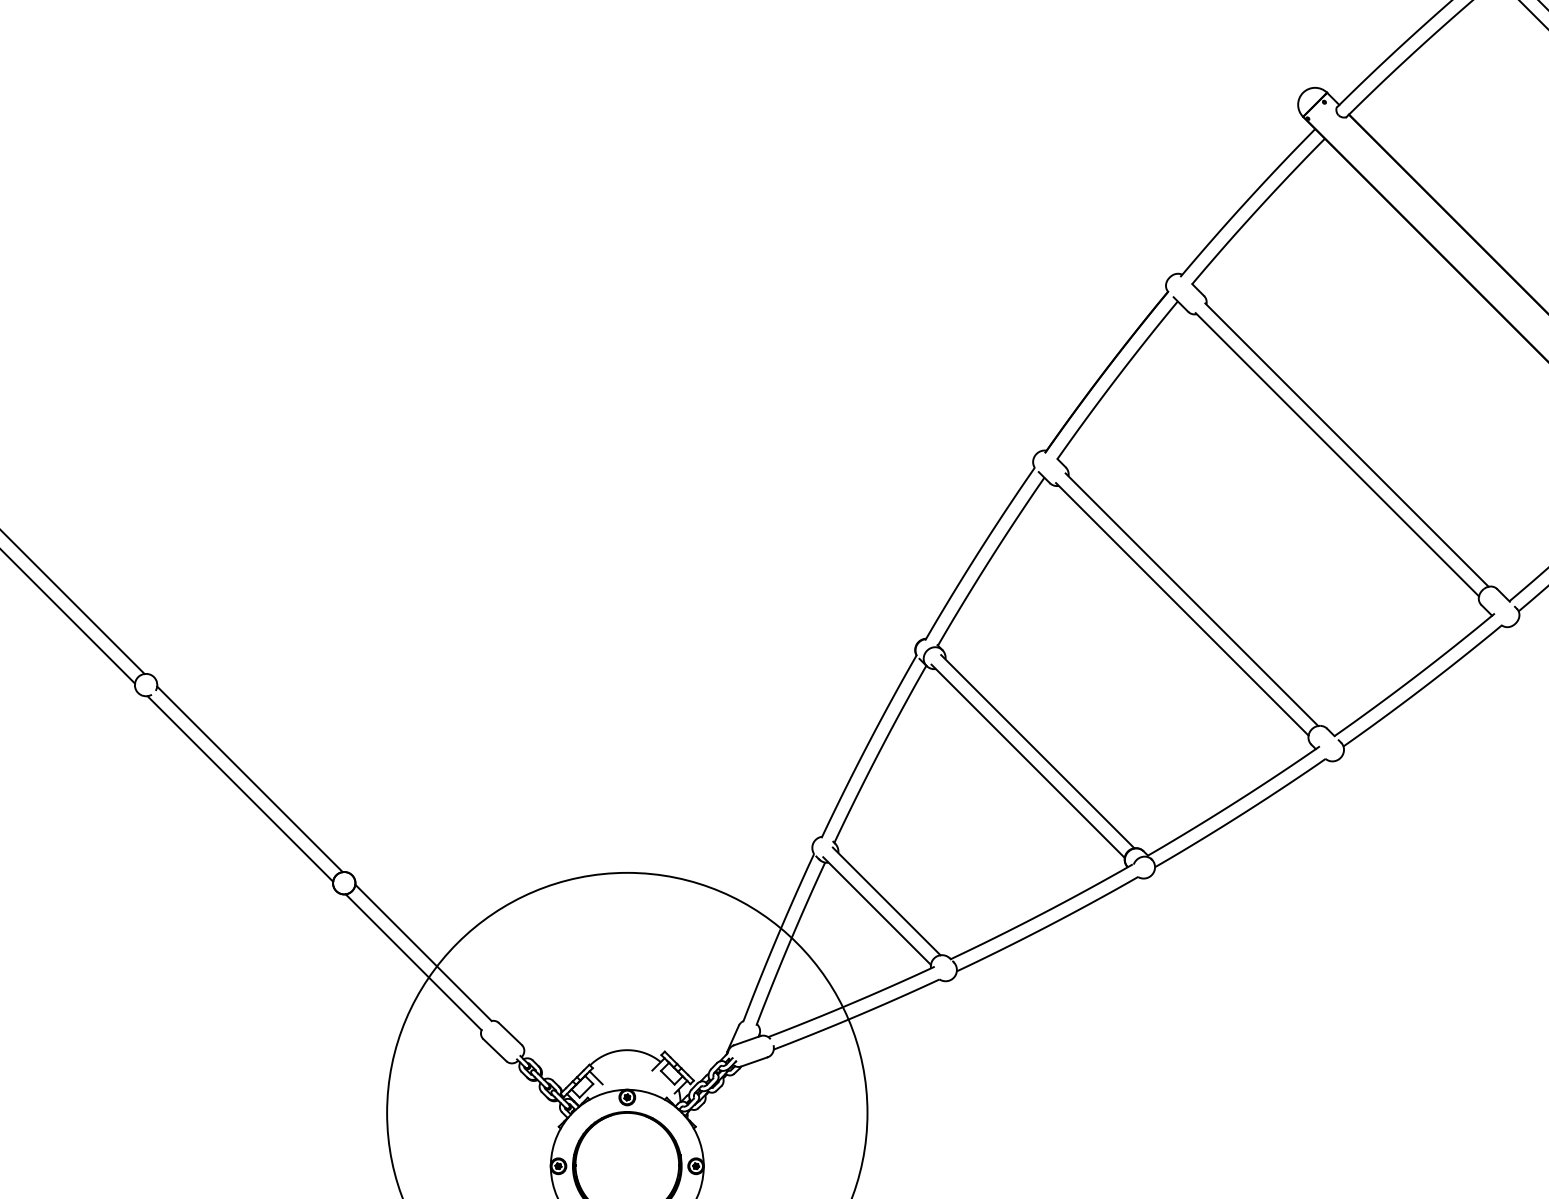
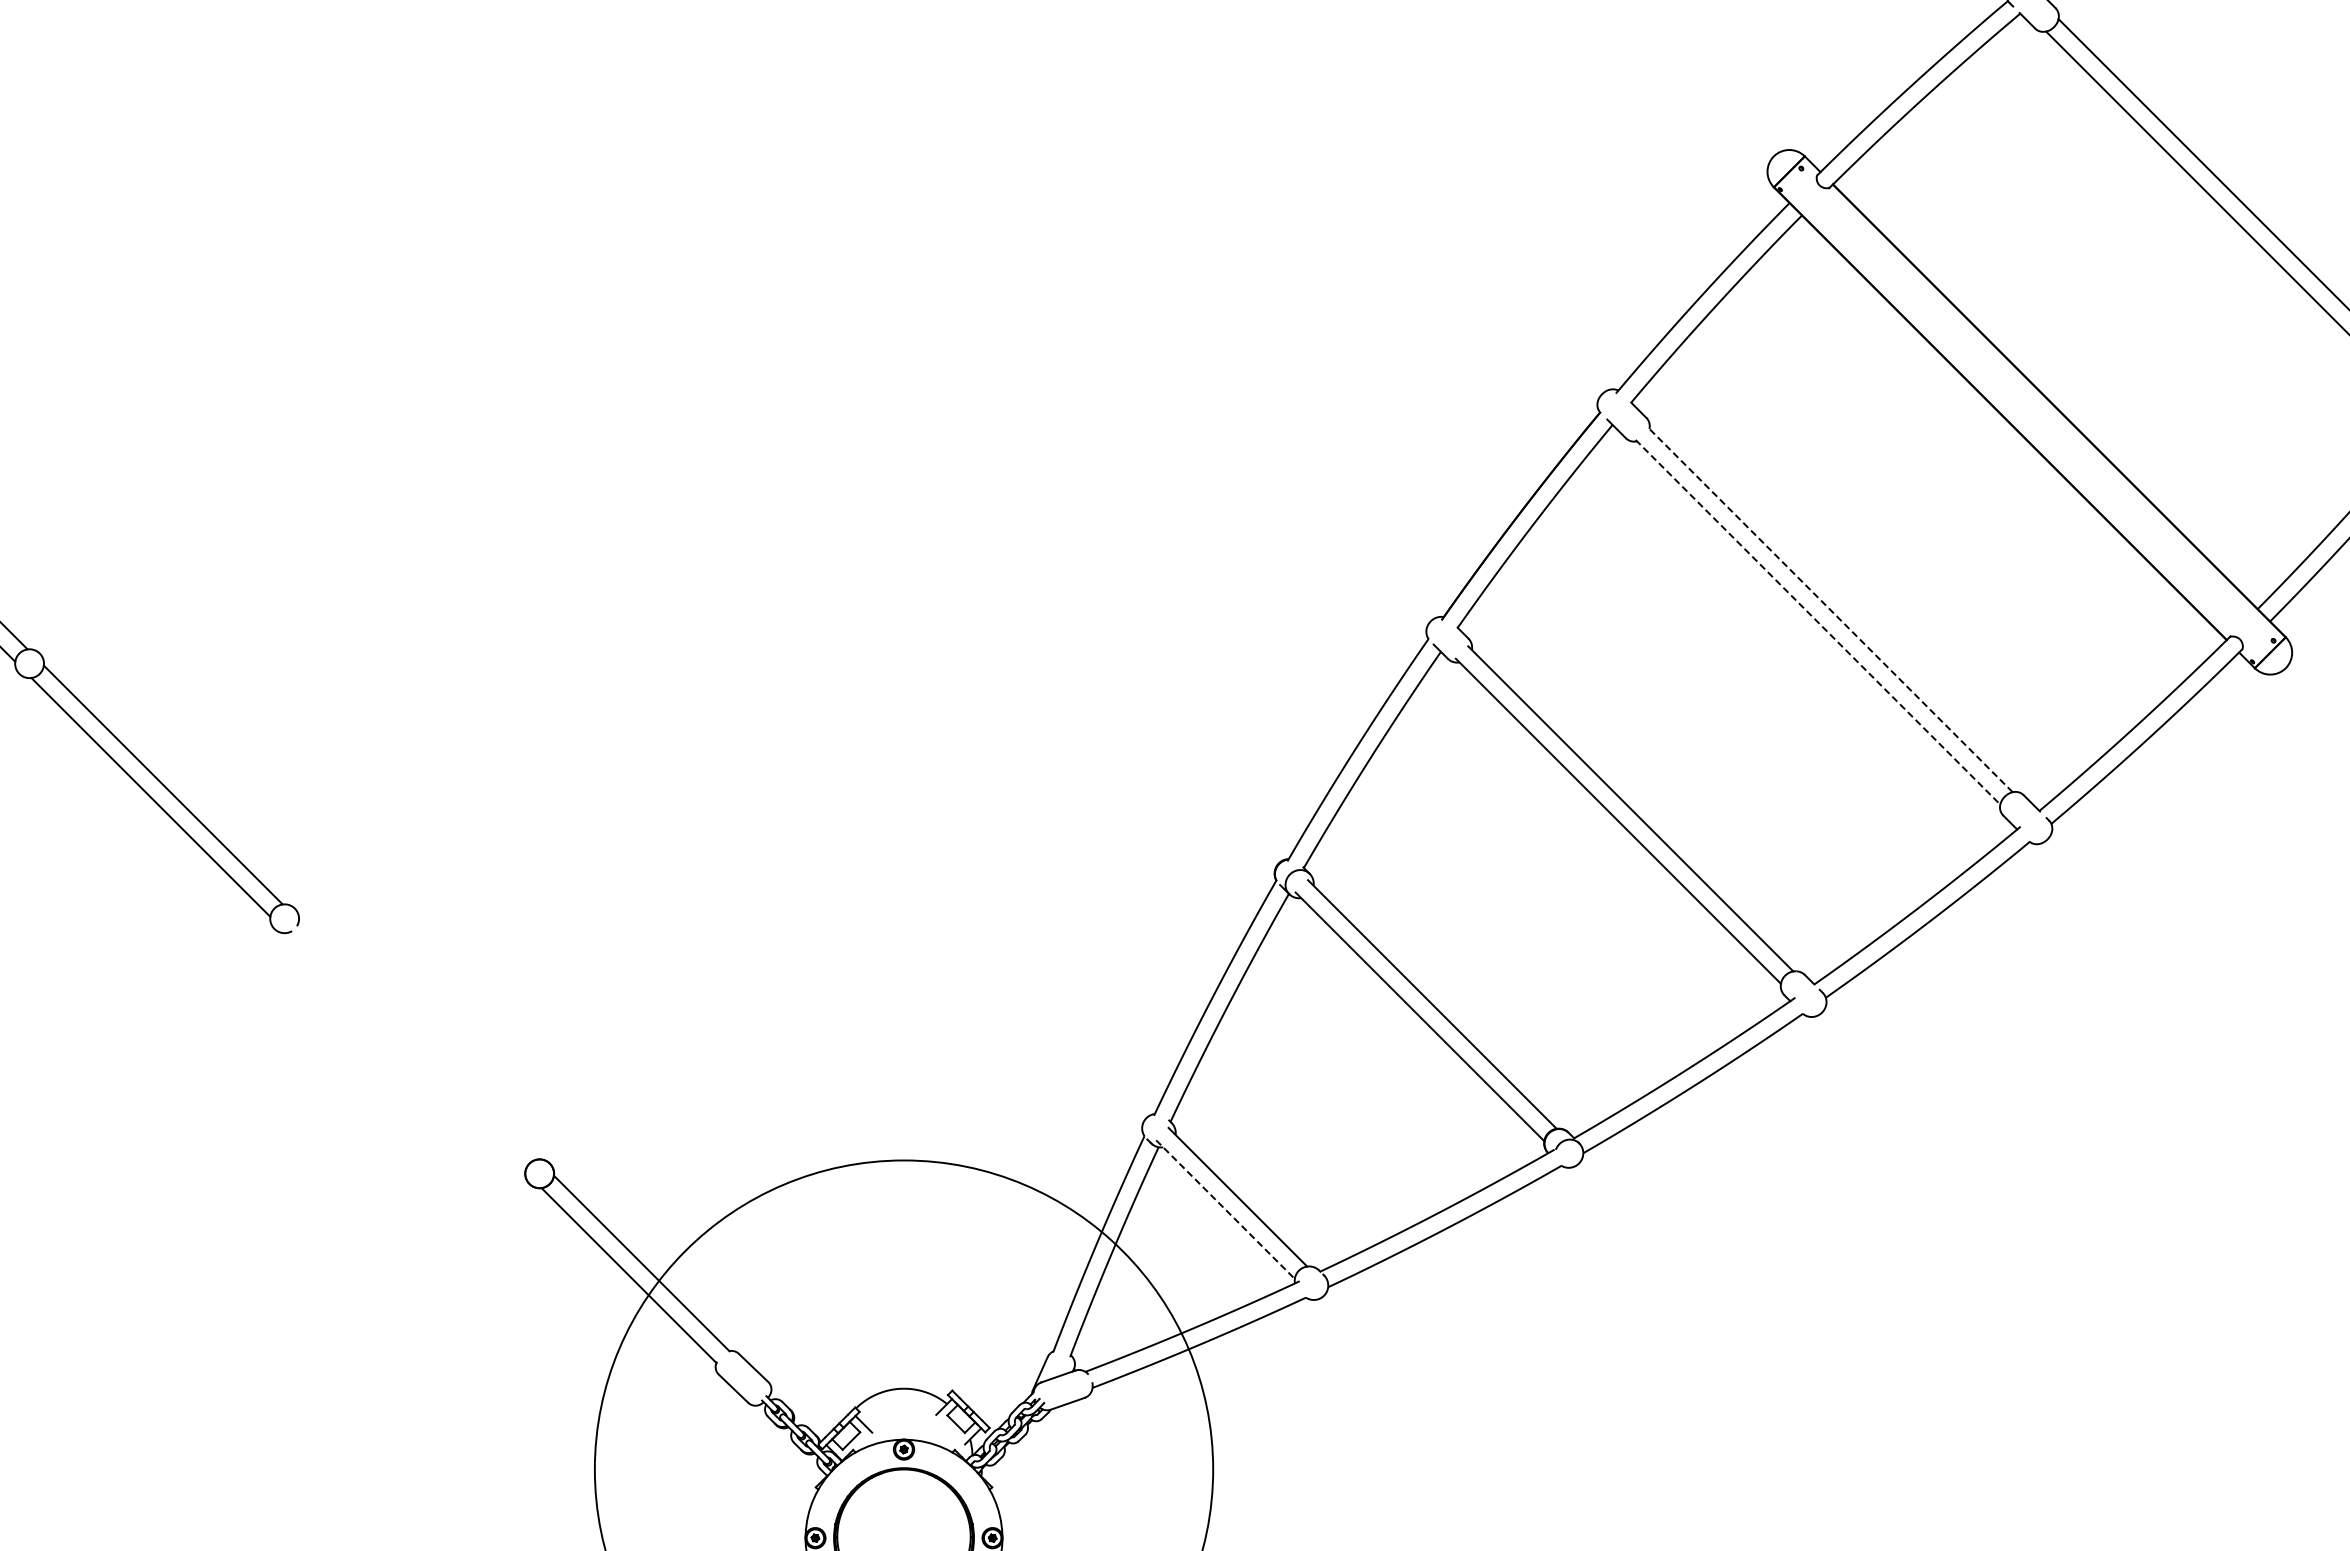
line: (1347, 444) -> (1830, 609), solid -> dashed
line: (1336, 454) -> (1817, 622), solid -> dashed
line: (249, 778) -> (417, 1039), removed
line: (240, 788) -> (405, 1052), removed
line: (877, 911) -> (1225, 1210), solid -> dashed

